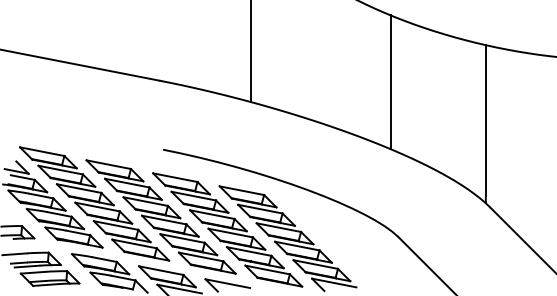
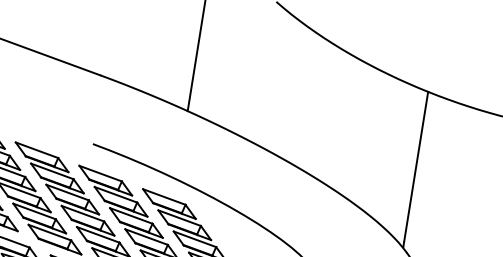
line: (390, 82) -> (328, 113), removed

